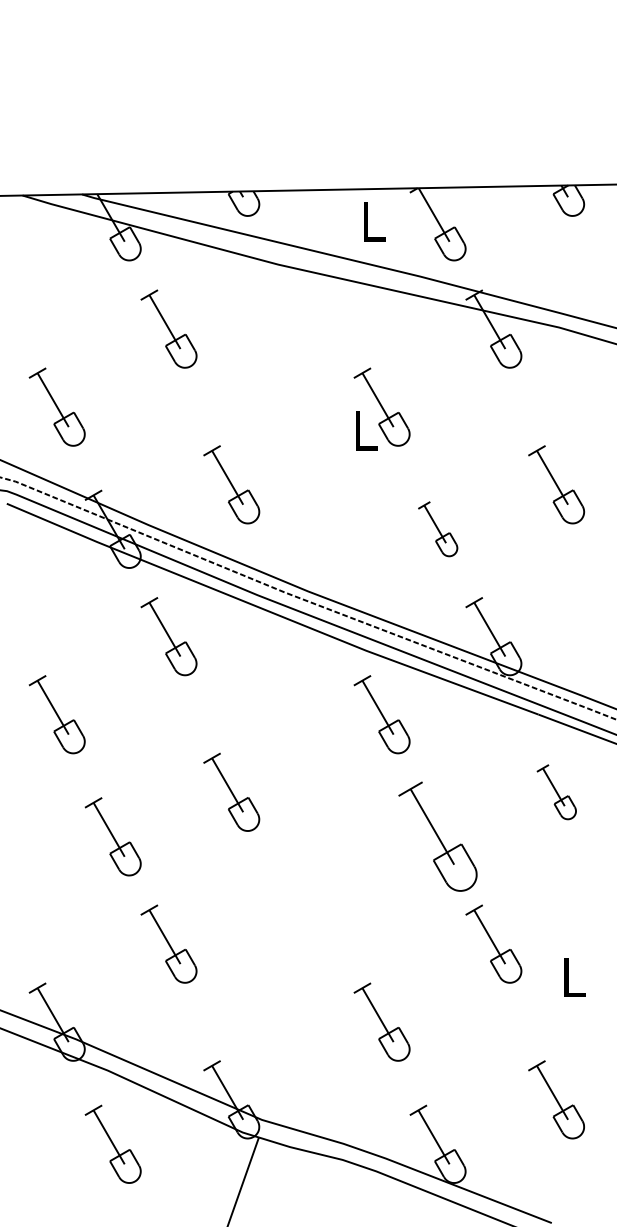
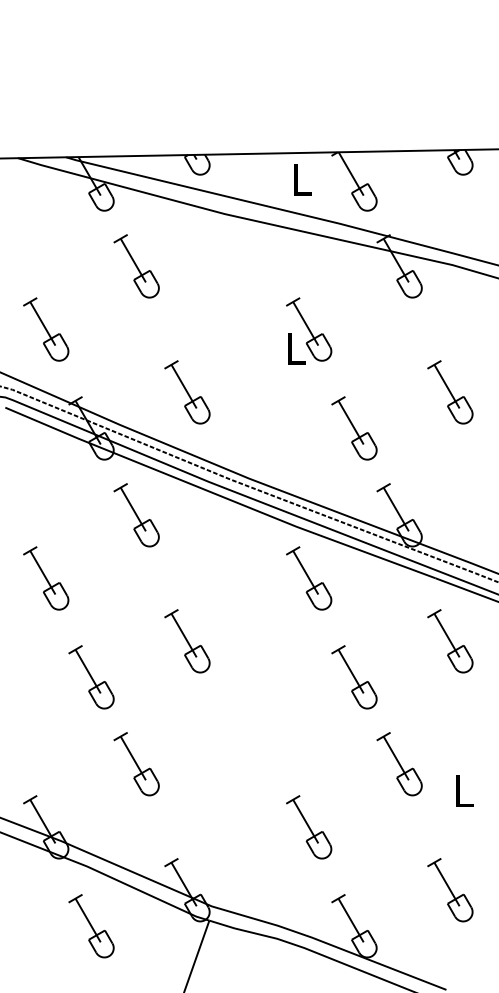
part: (437, 528) -> (353, 427), size x1.43
part: (556, 791) -> (450, 640), size x1.43
part: (437, 836) -> (353, 676), size x0.71

